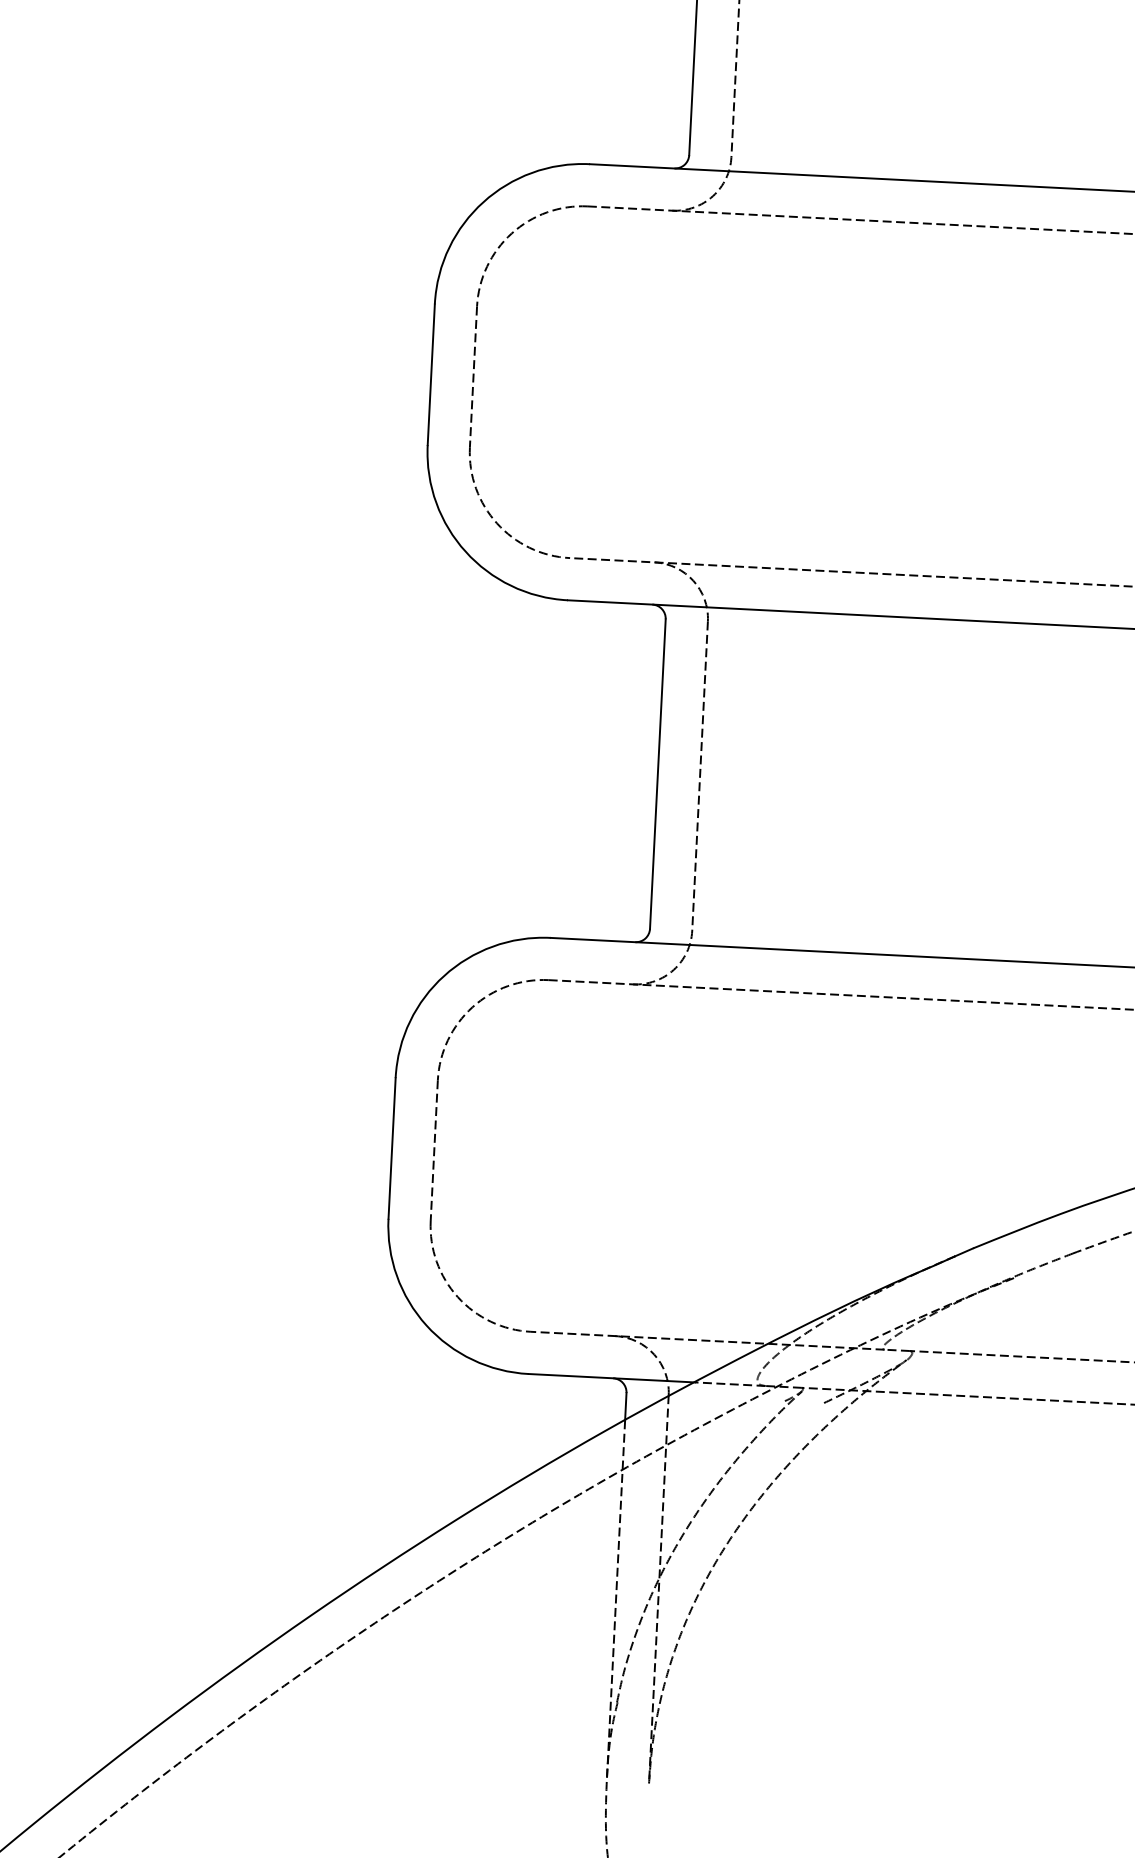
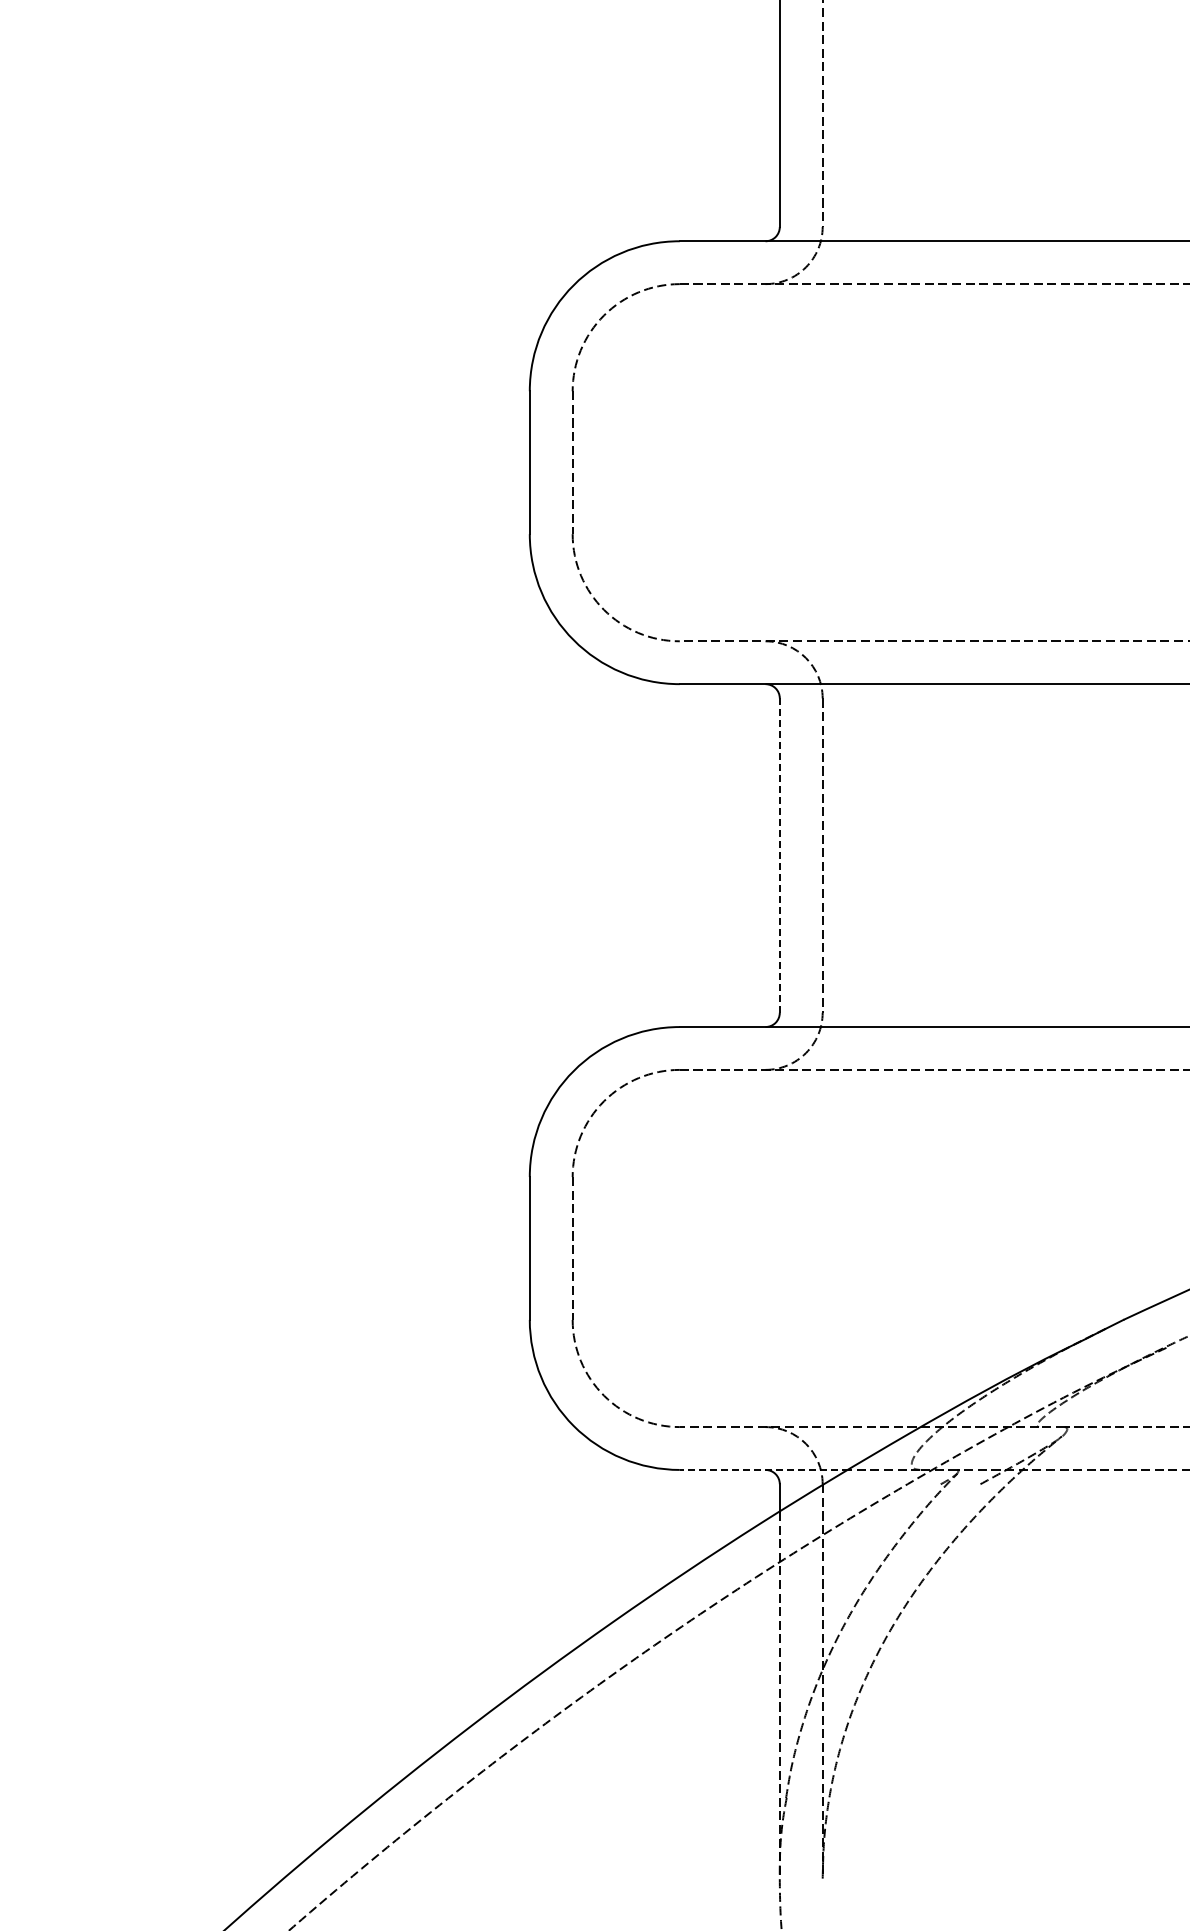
line: (657, 774) -> (779, 856), solid -> dashed
line: (611, 1377) -> (763, 1469), solid -> dashed

